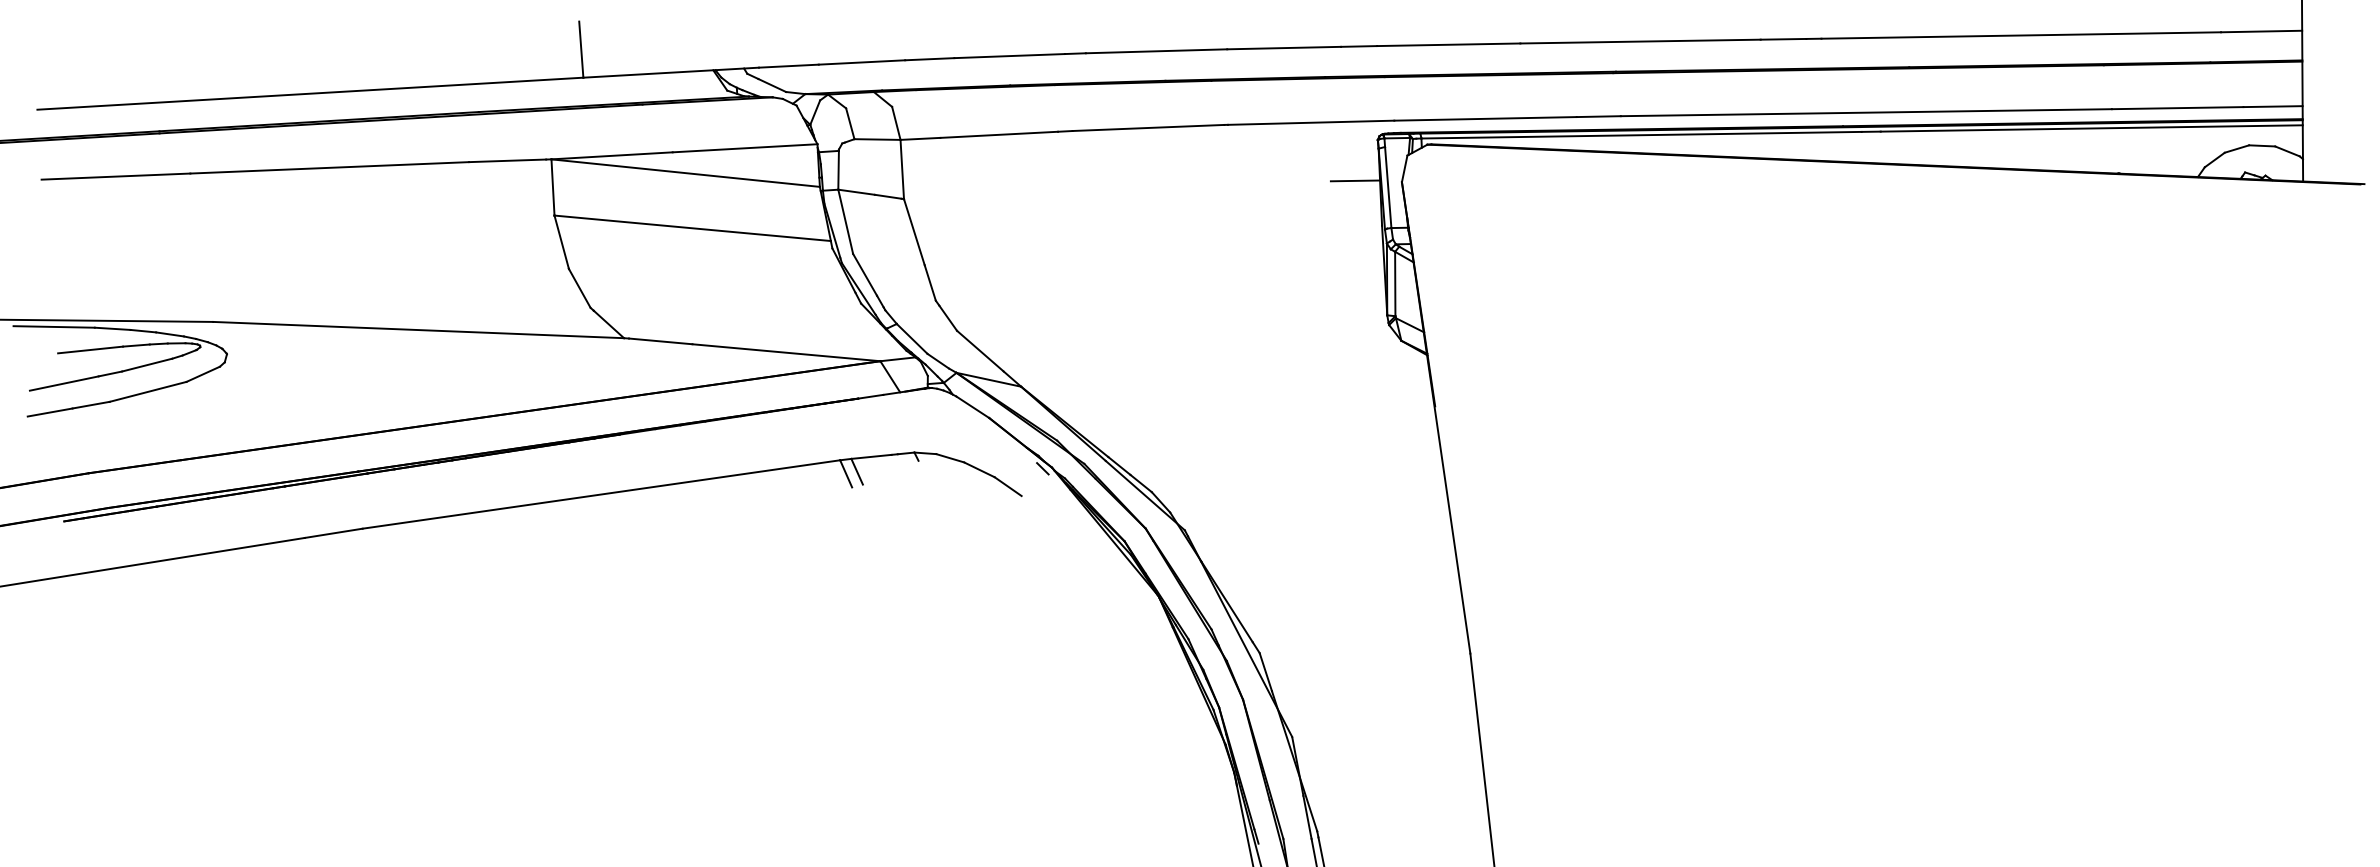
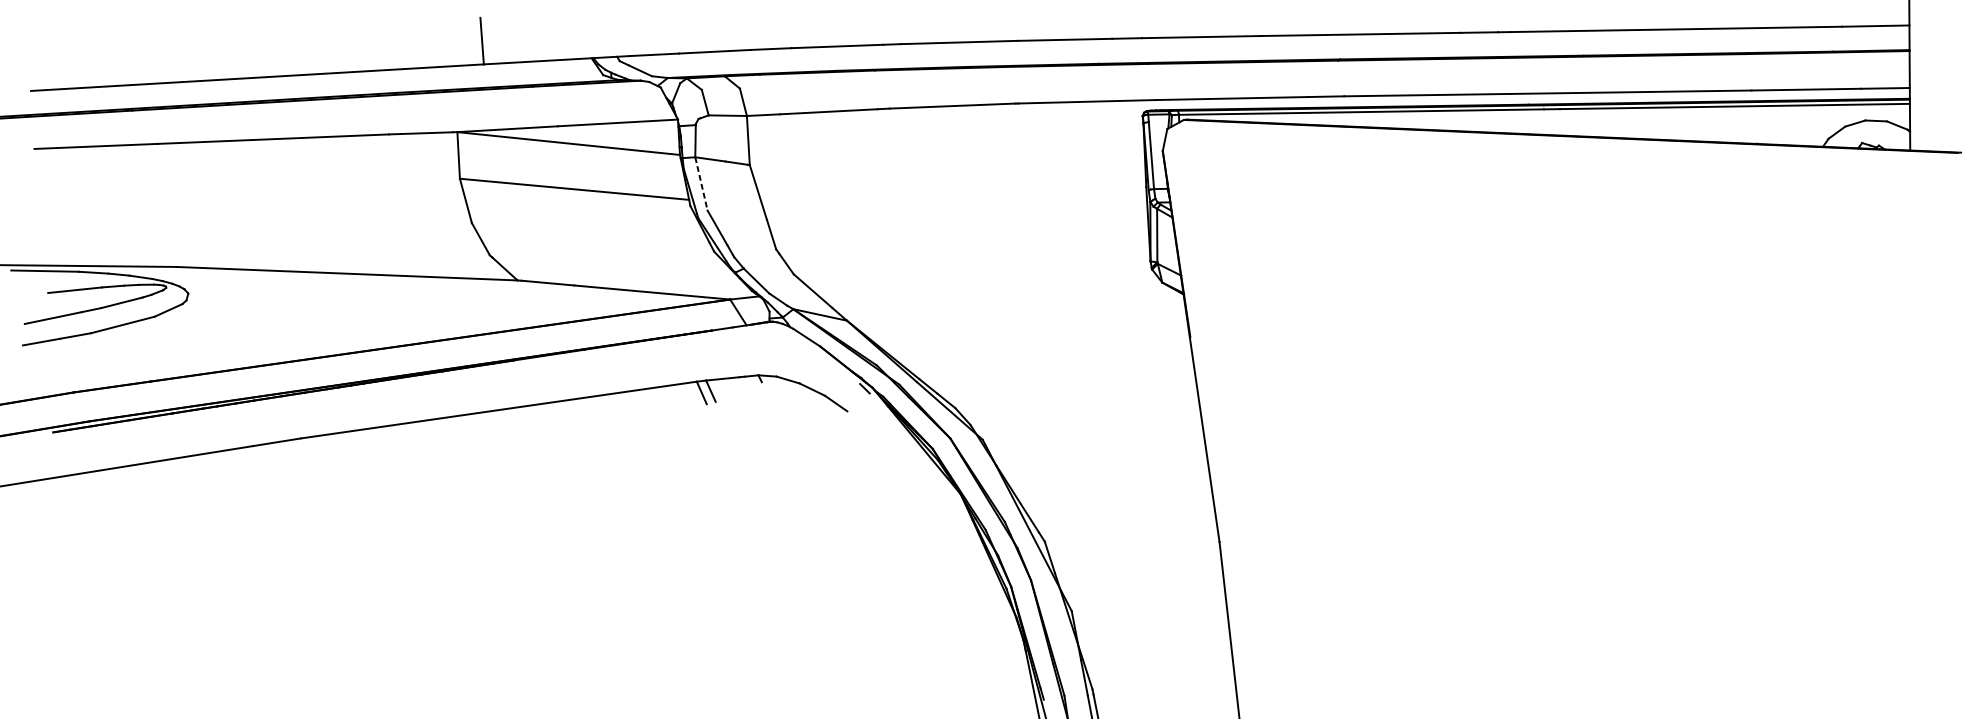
line: (1355, 180) -> (1124, 149), removed
line: (845, 221) -> (701, 183), solid -> dashed

